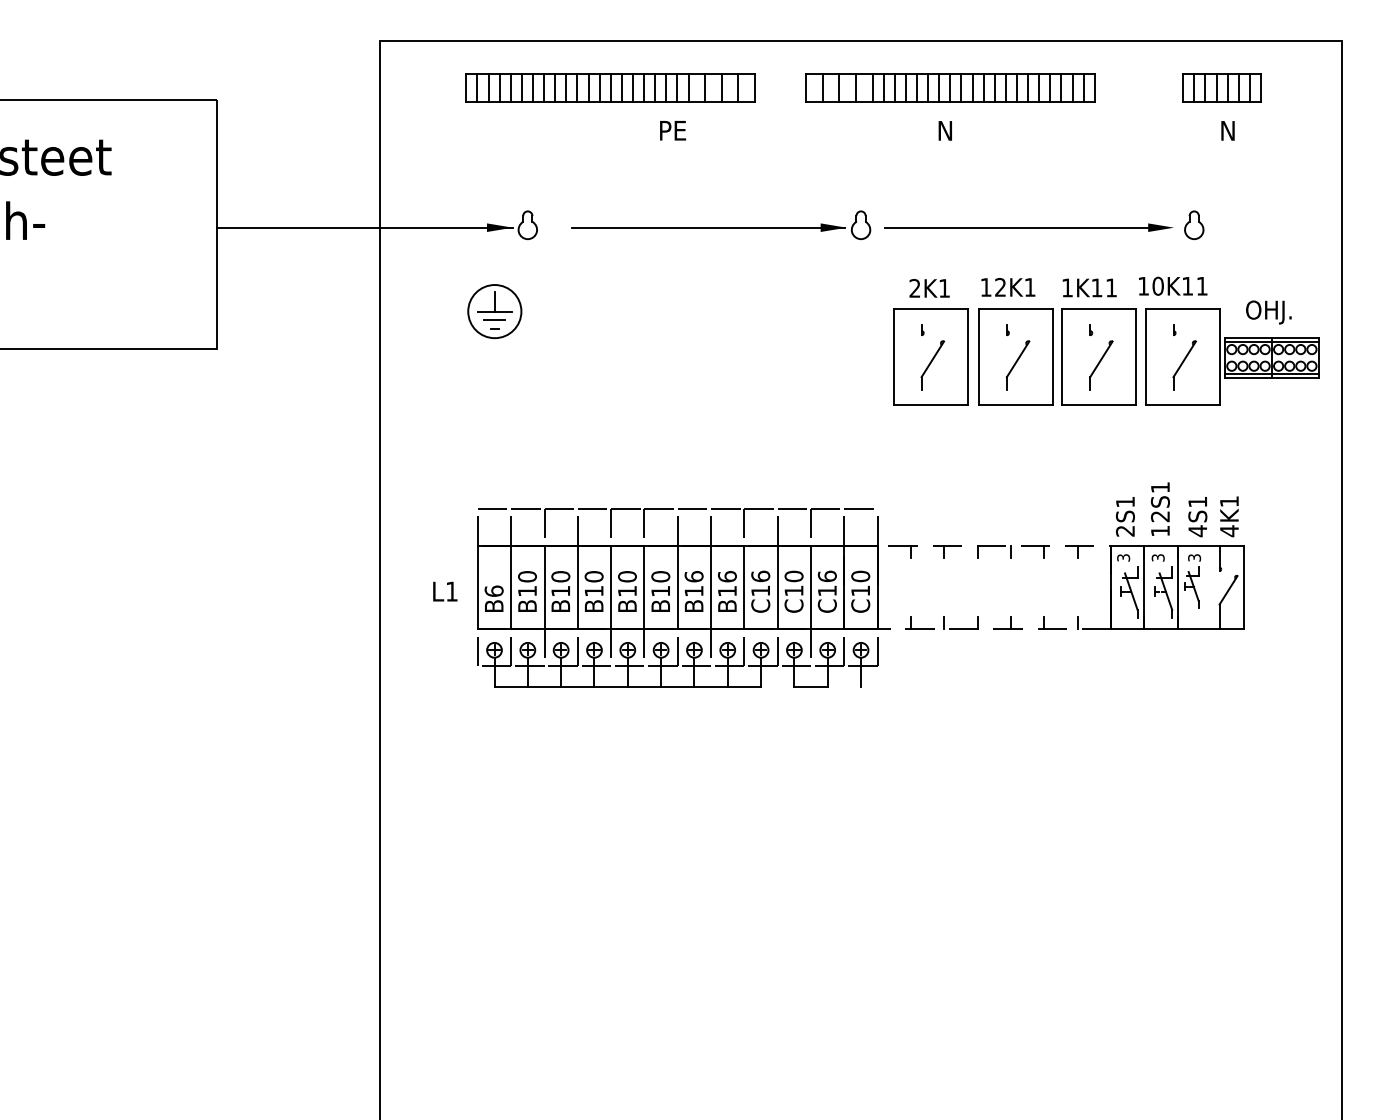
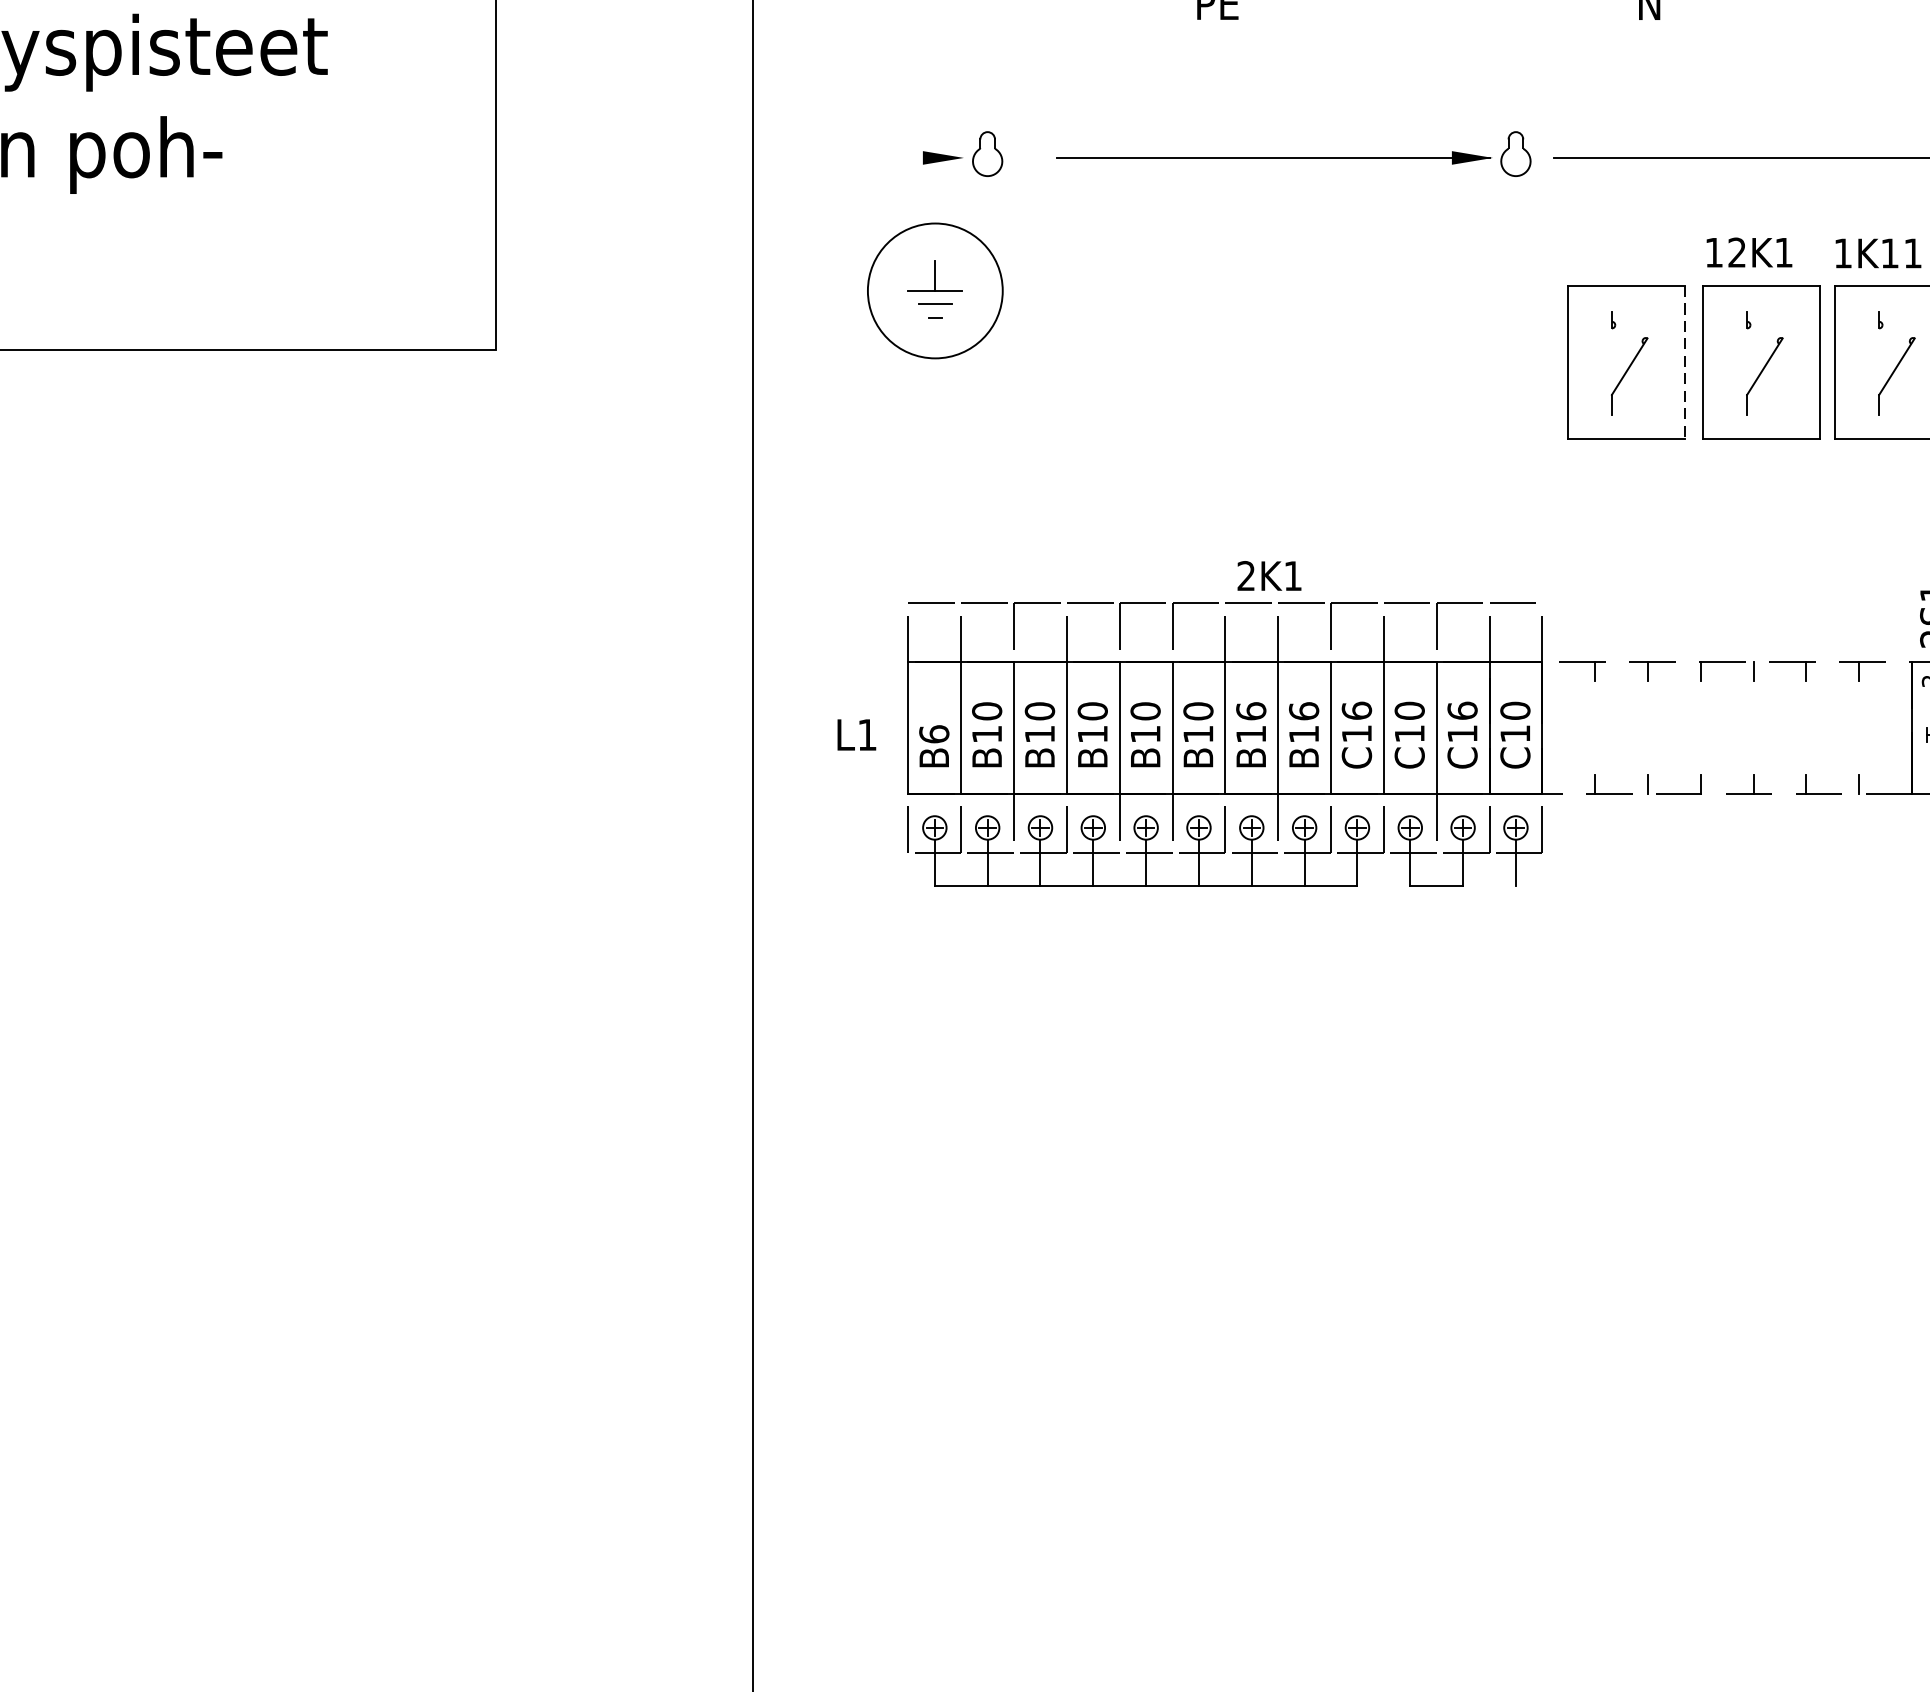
line: (364, 227) -> (728, 157), removed
text: (929, 288) -> (1269, 576), moved
circle: (494, 311) -> (934, 290), size x1.6
line: (967, 357) -> (1684, 363), solid -> dashed

